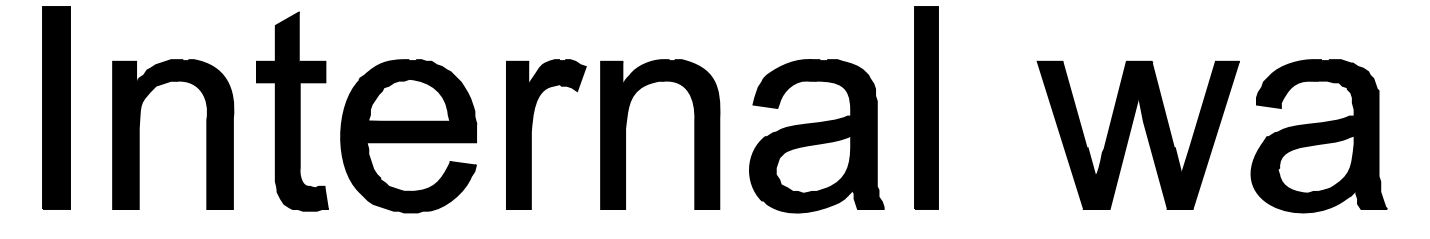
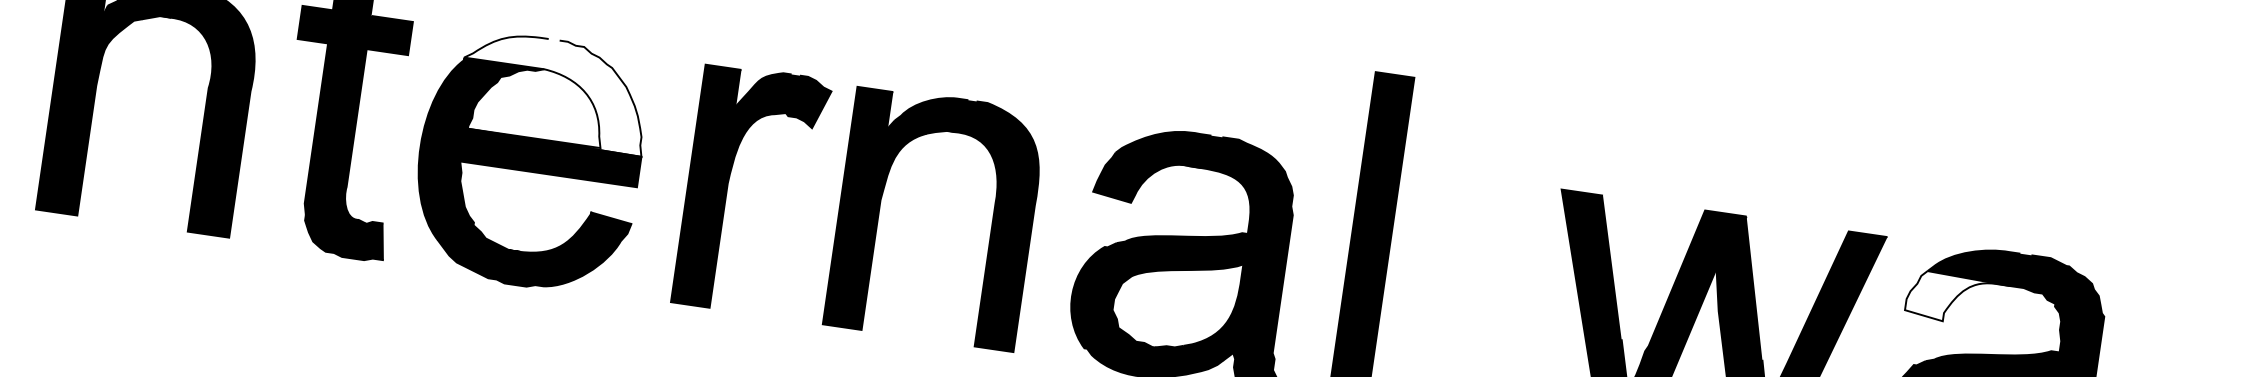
fill: (417, 91) -> (554, 91), removed
fill: (1287, 93) -> (1956, 299), removed

